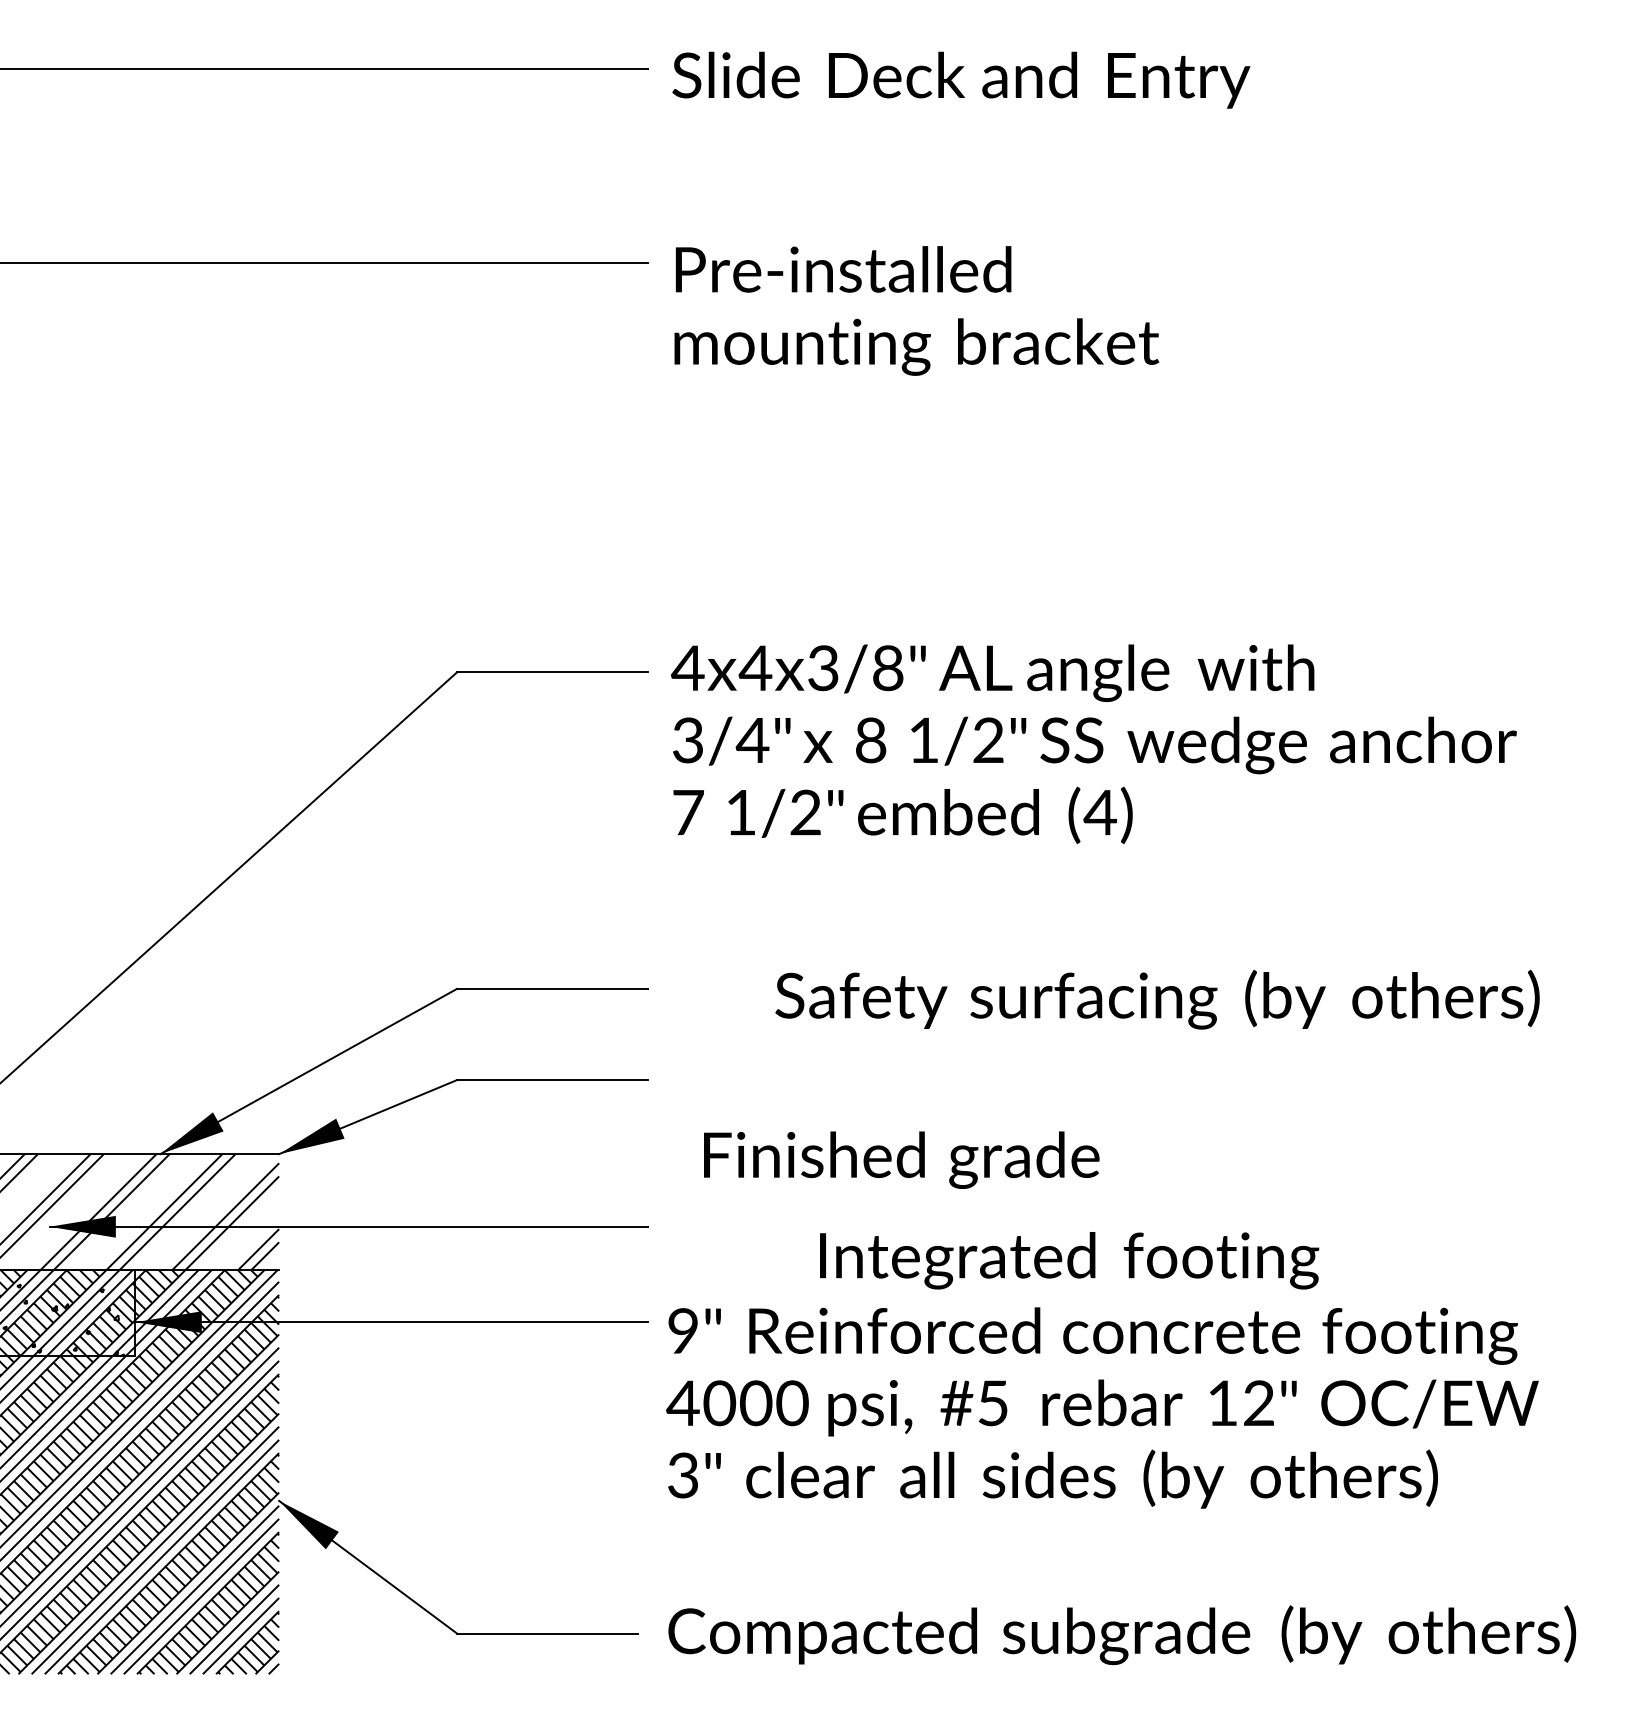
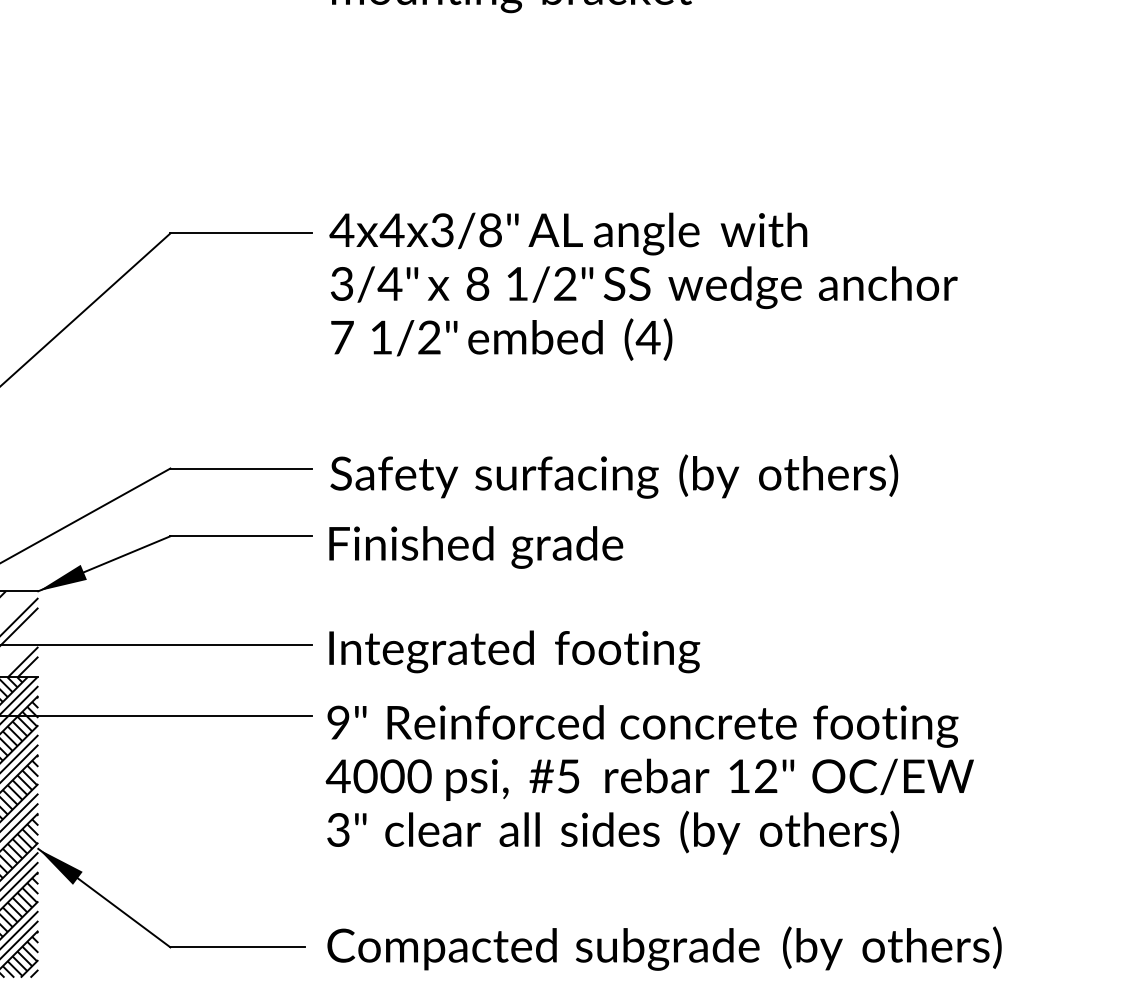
text: (1157, 999) -> (614, 476), moved
text: (901, 1159) -> (476, 546), moved
text: (1069, 1260) -> (514, 651), moved

